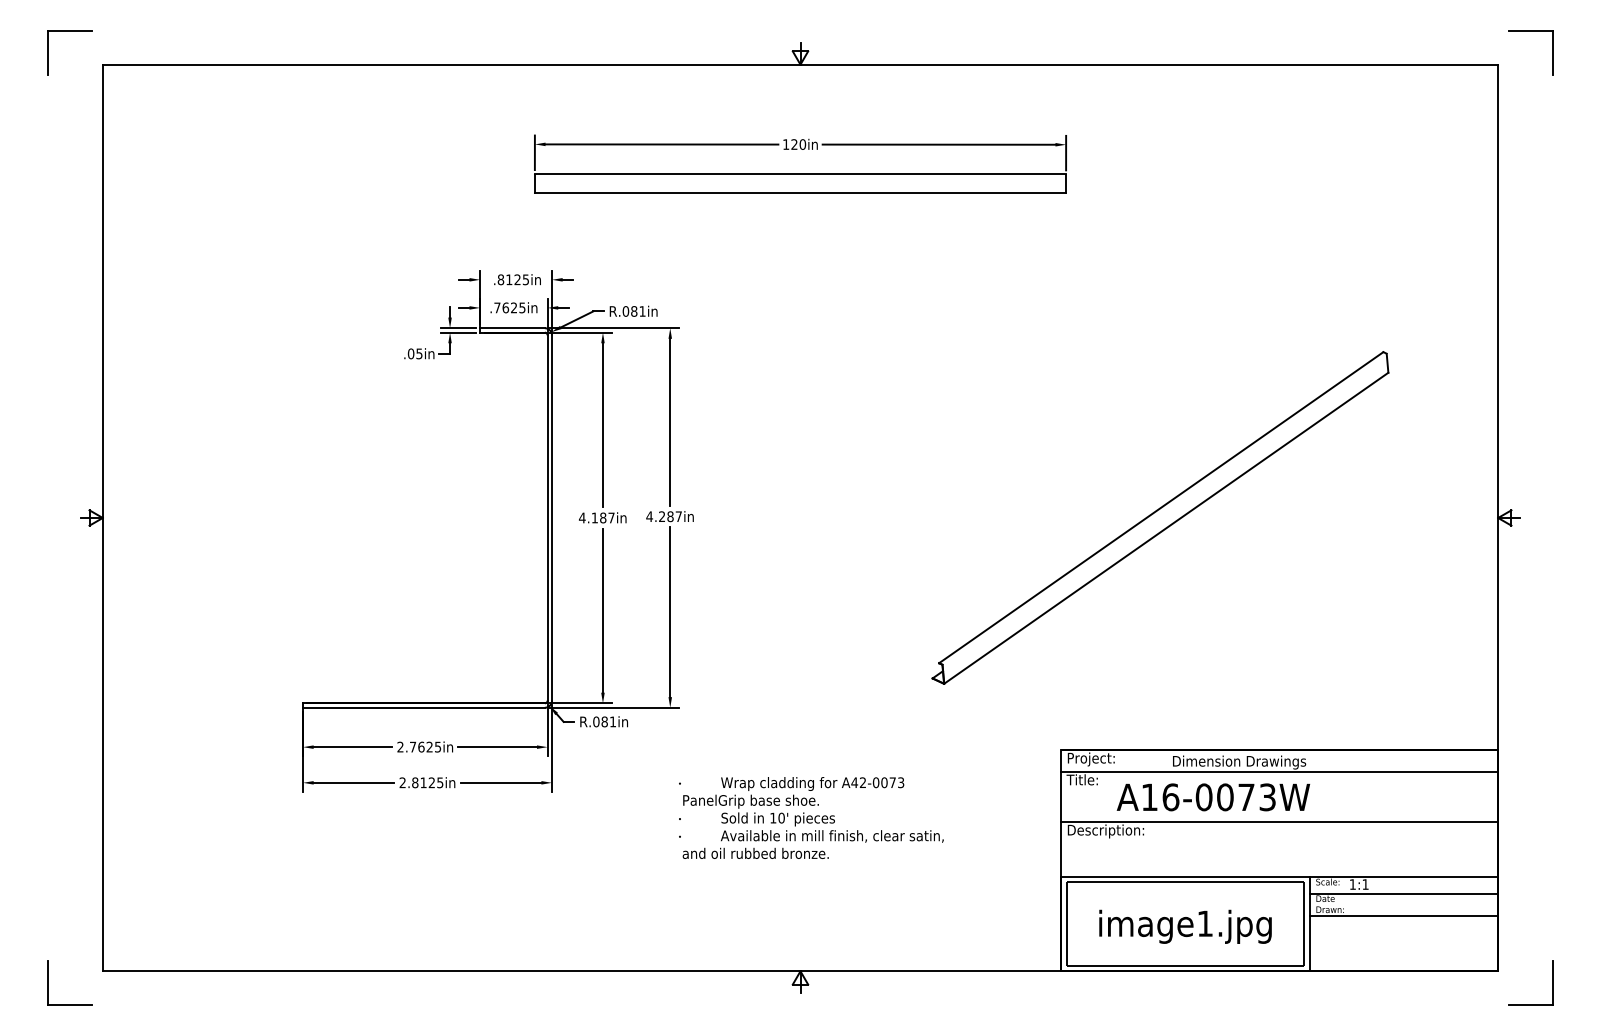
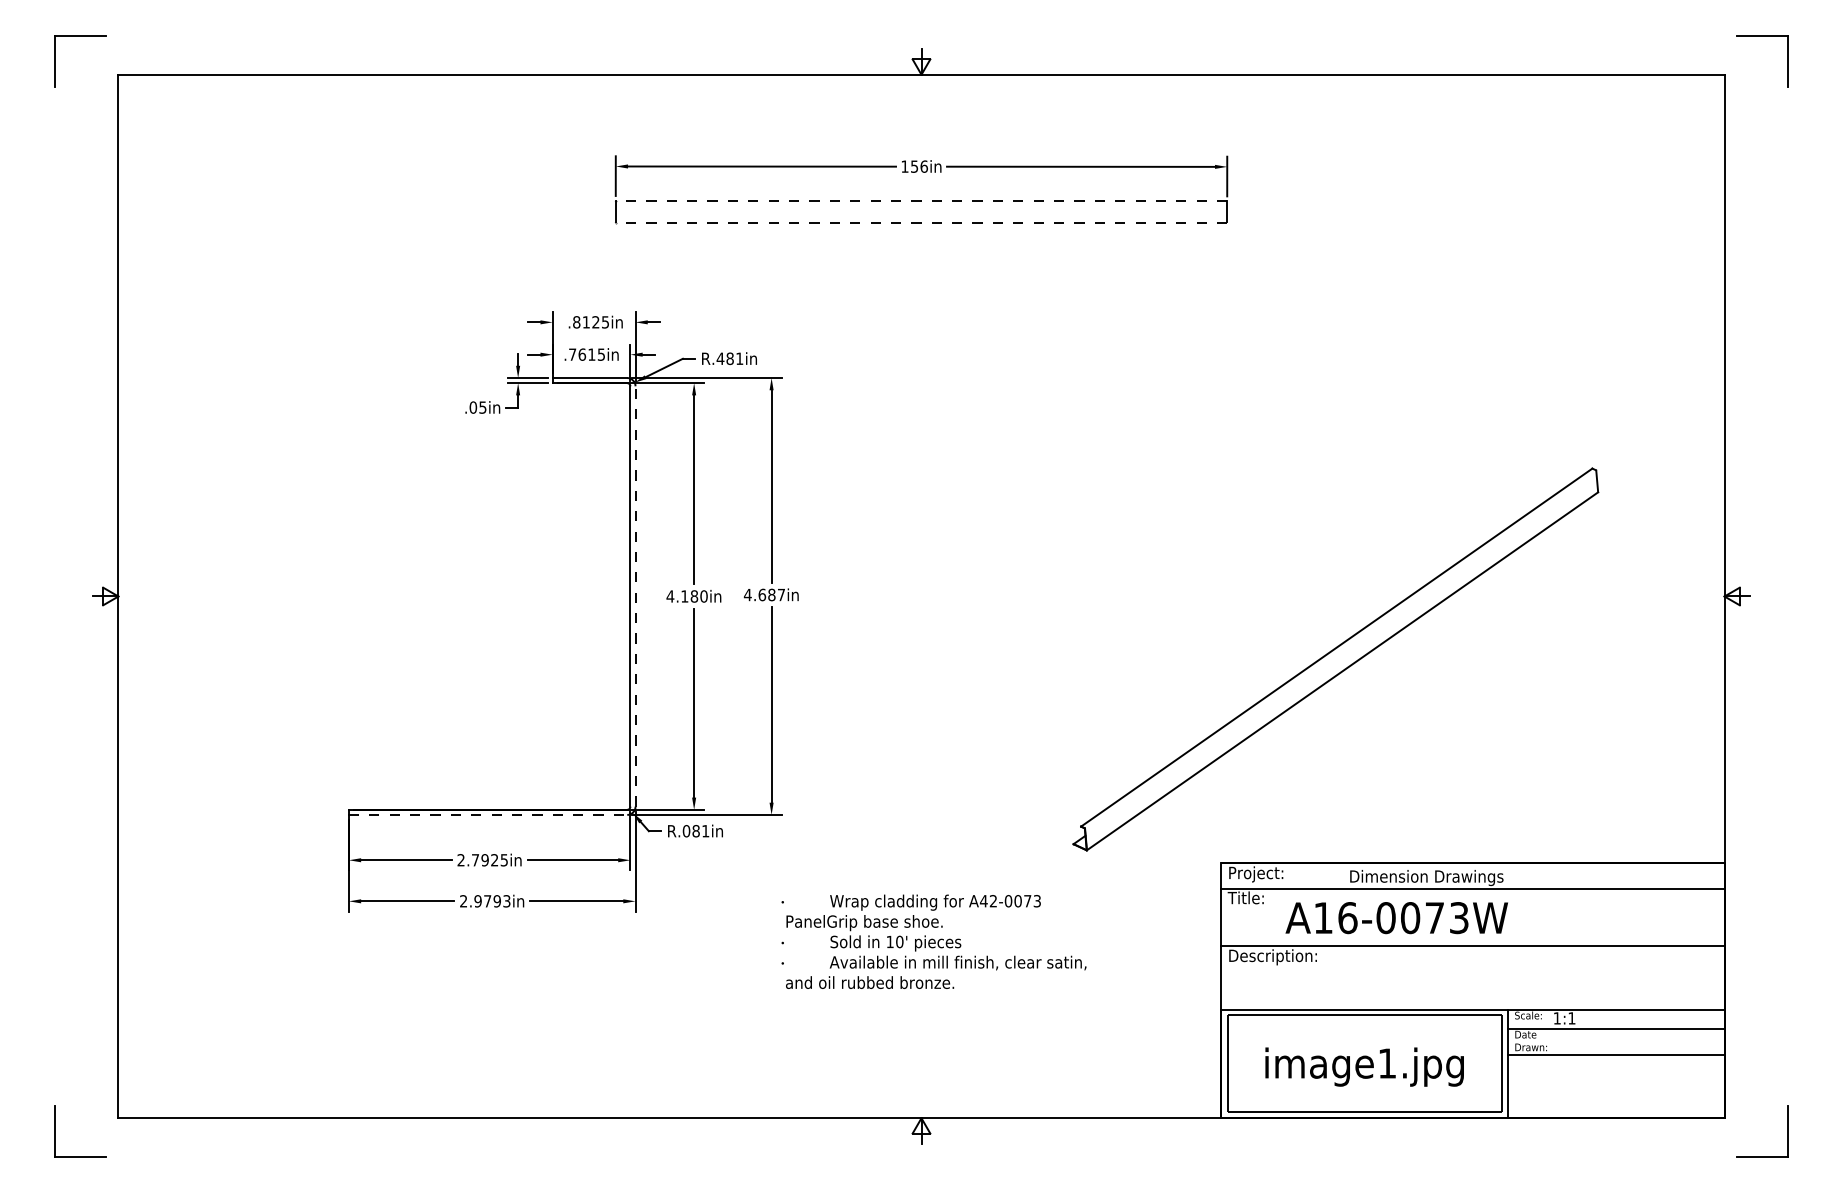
text: (798, 144) -> (919, 166), 120in -> 156in
line: (800, 174) -> (921, 201), solid -> dashed
line: (800, 193) -> (921, 222), solid -> dashed
text: (513, 307) -> (591, 354), .7625in -> .7615in
text: (625, 311) -> (720, 358), R.081in -> R.481in
text: (662, 516) -> (762, 594), 4.287in -> 4.687in
line: (552, 518) -> (635, 596), solid -> dashed
text: (611, 518) -> (703, 596), 4.187in -> 4.180in
part: (1160, 518) -> (1335, 659), moved
line: (424, 707) -> (488, 814), solid -> dashed
text: (420, 747) -> (484, 860), 2.7625in -> 2.7925in
text: (427, 782) -> (492, 901), 2.8125in -> 2.9793in

